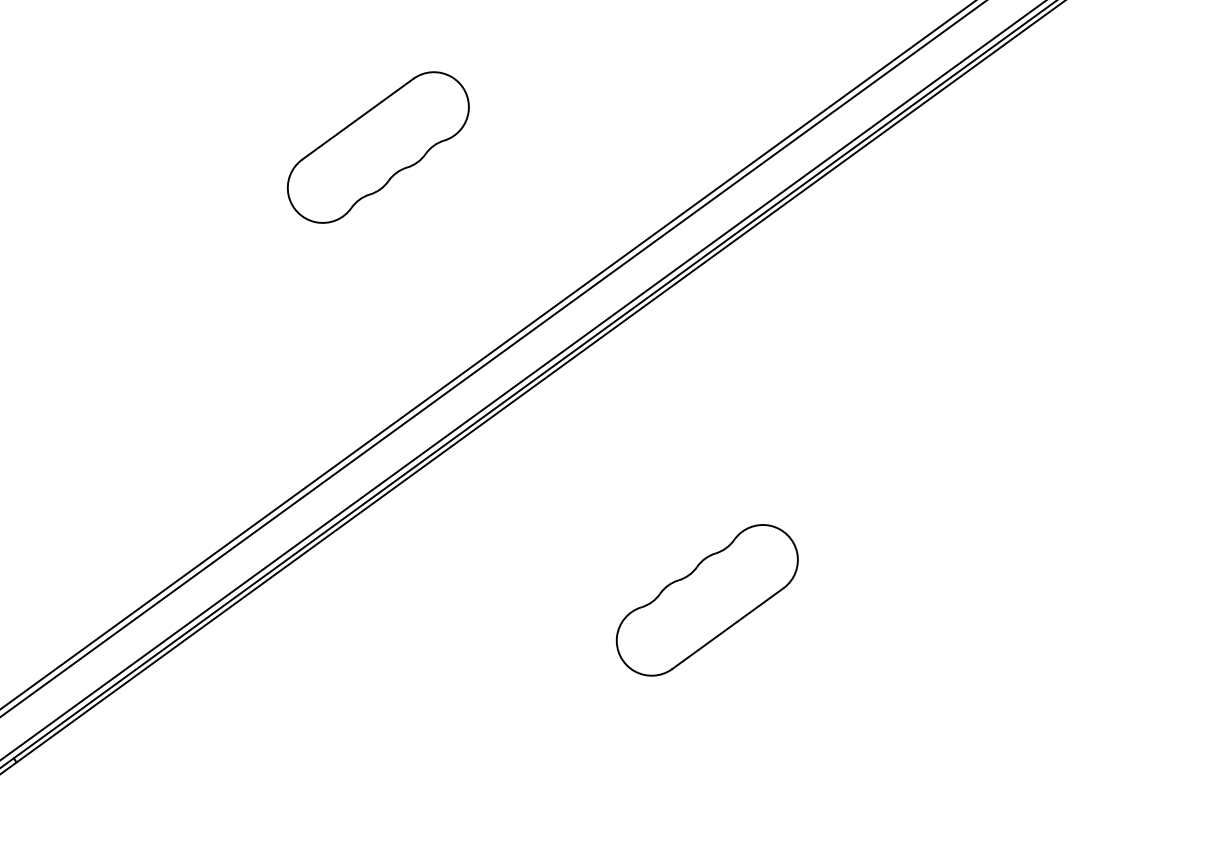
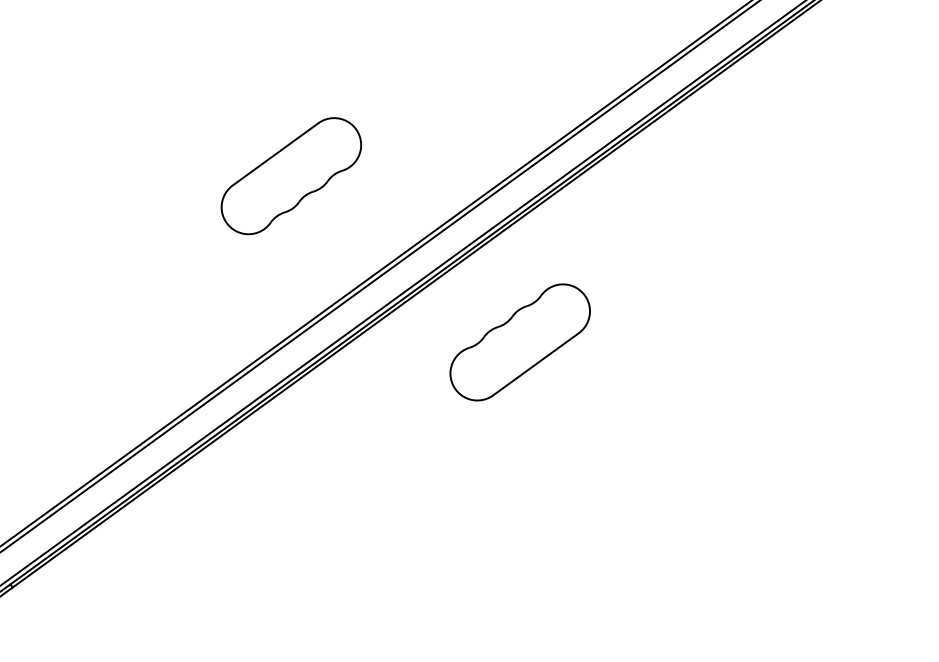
part: (377, 147) -> (290, 176), moved
part: (706, 600) -> (519, 342), moved

